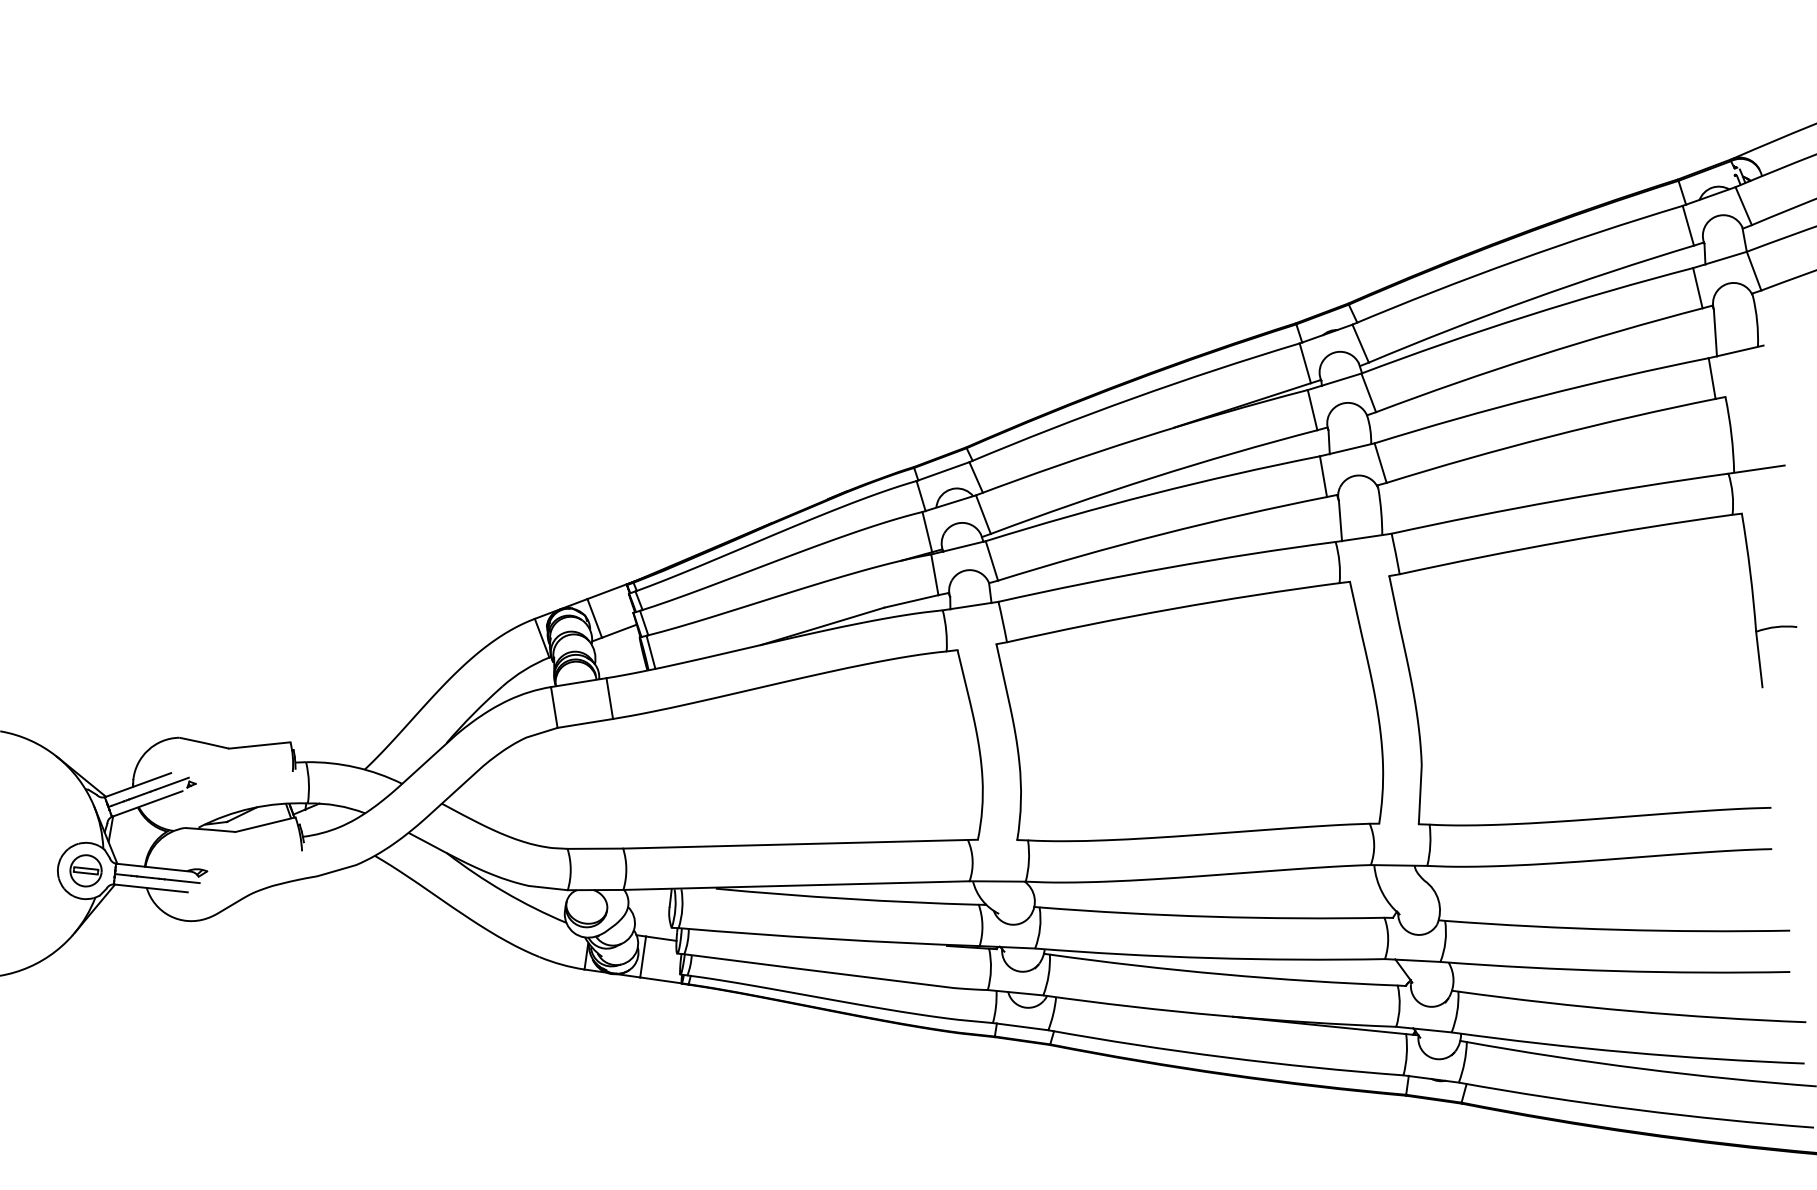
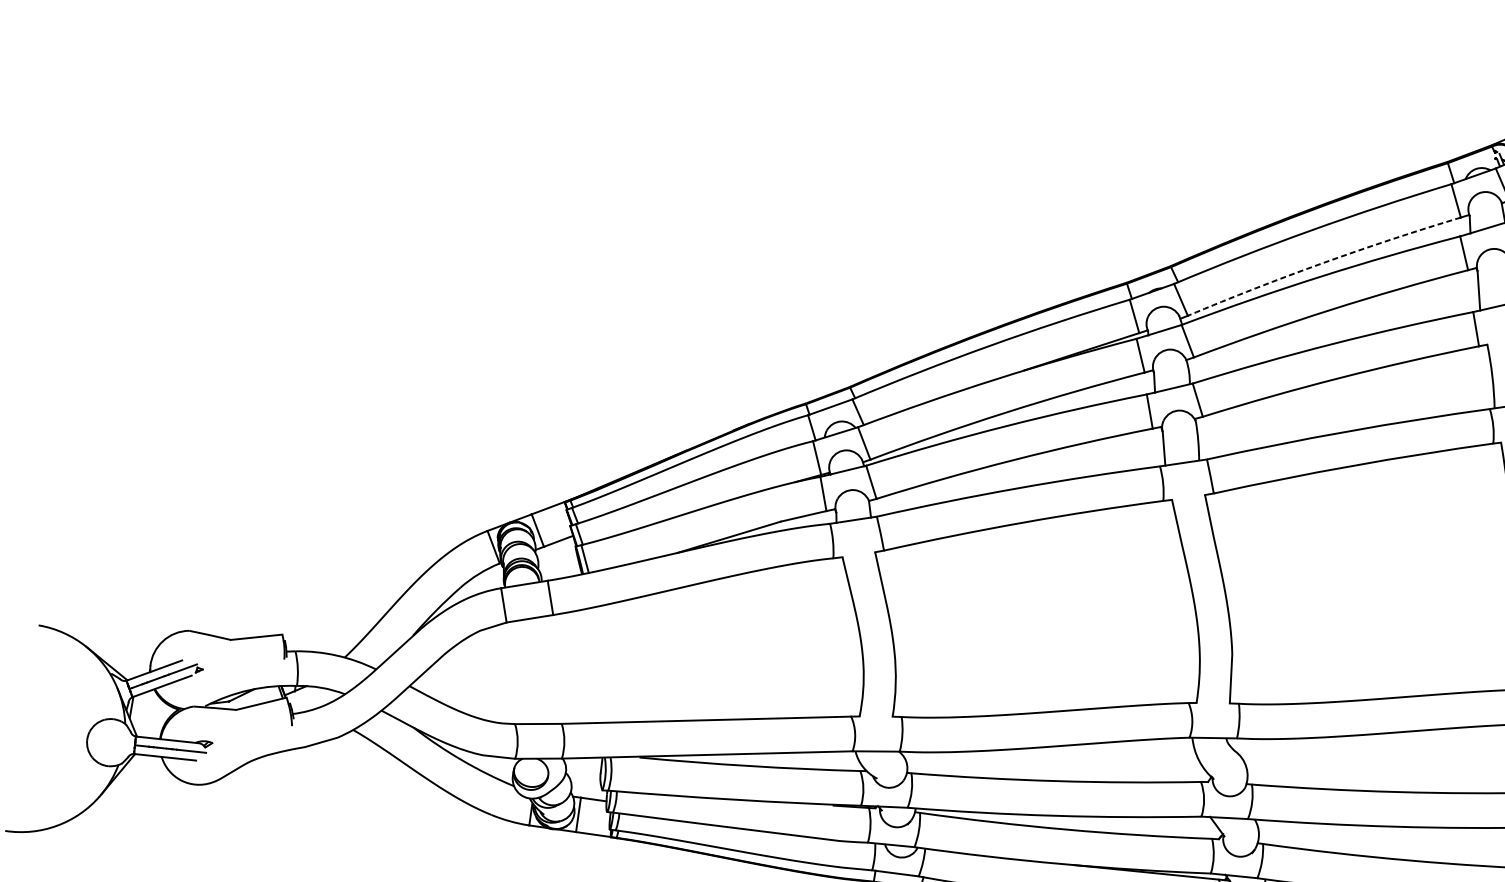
arc: (1529, 299) -> (1322, 262), solid -> dashed
part: (85, 870) -> (110, 742), removed

